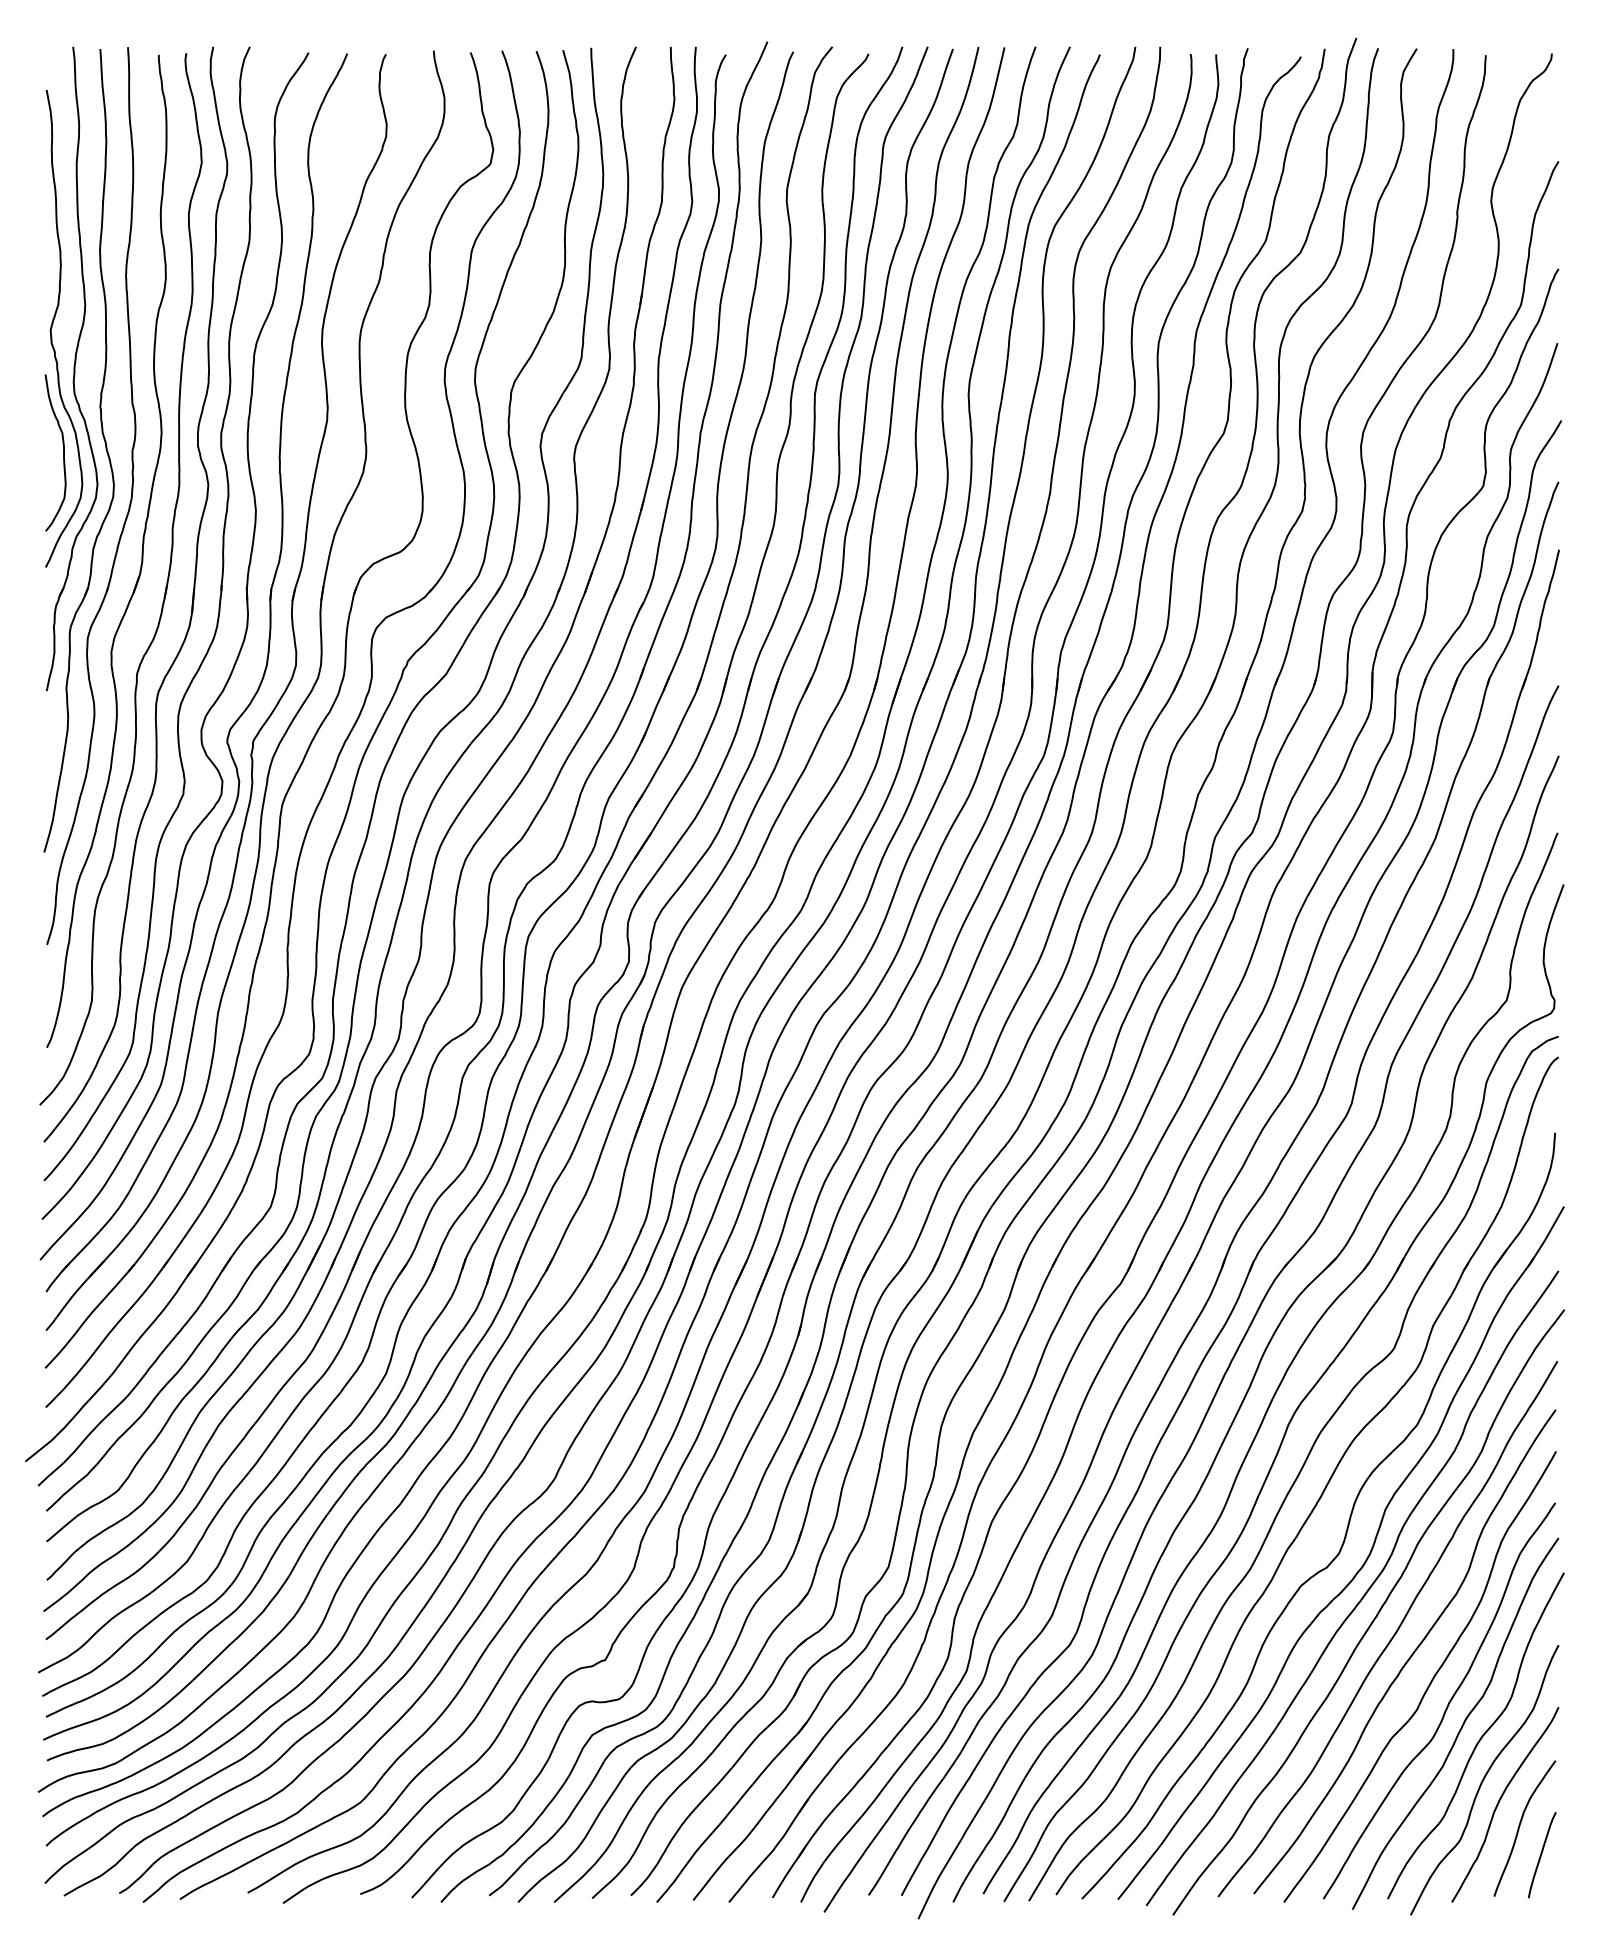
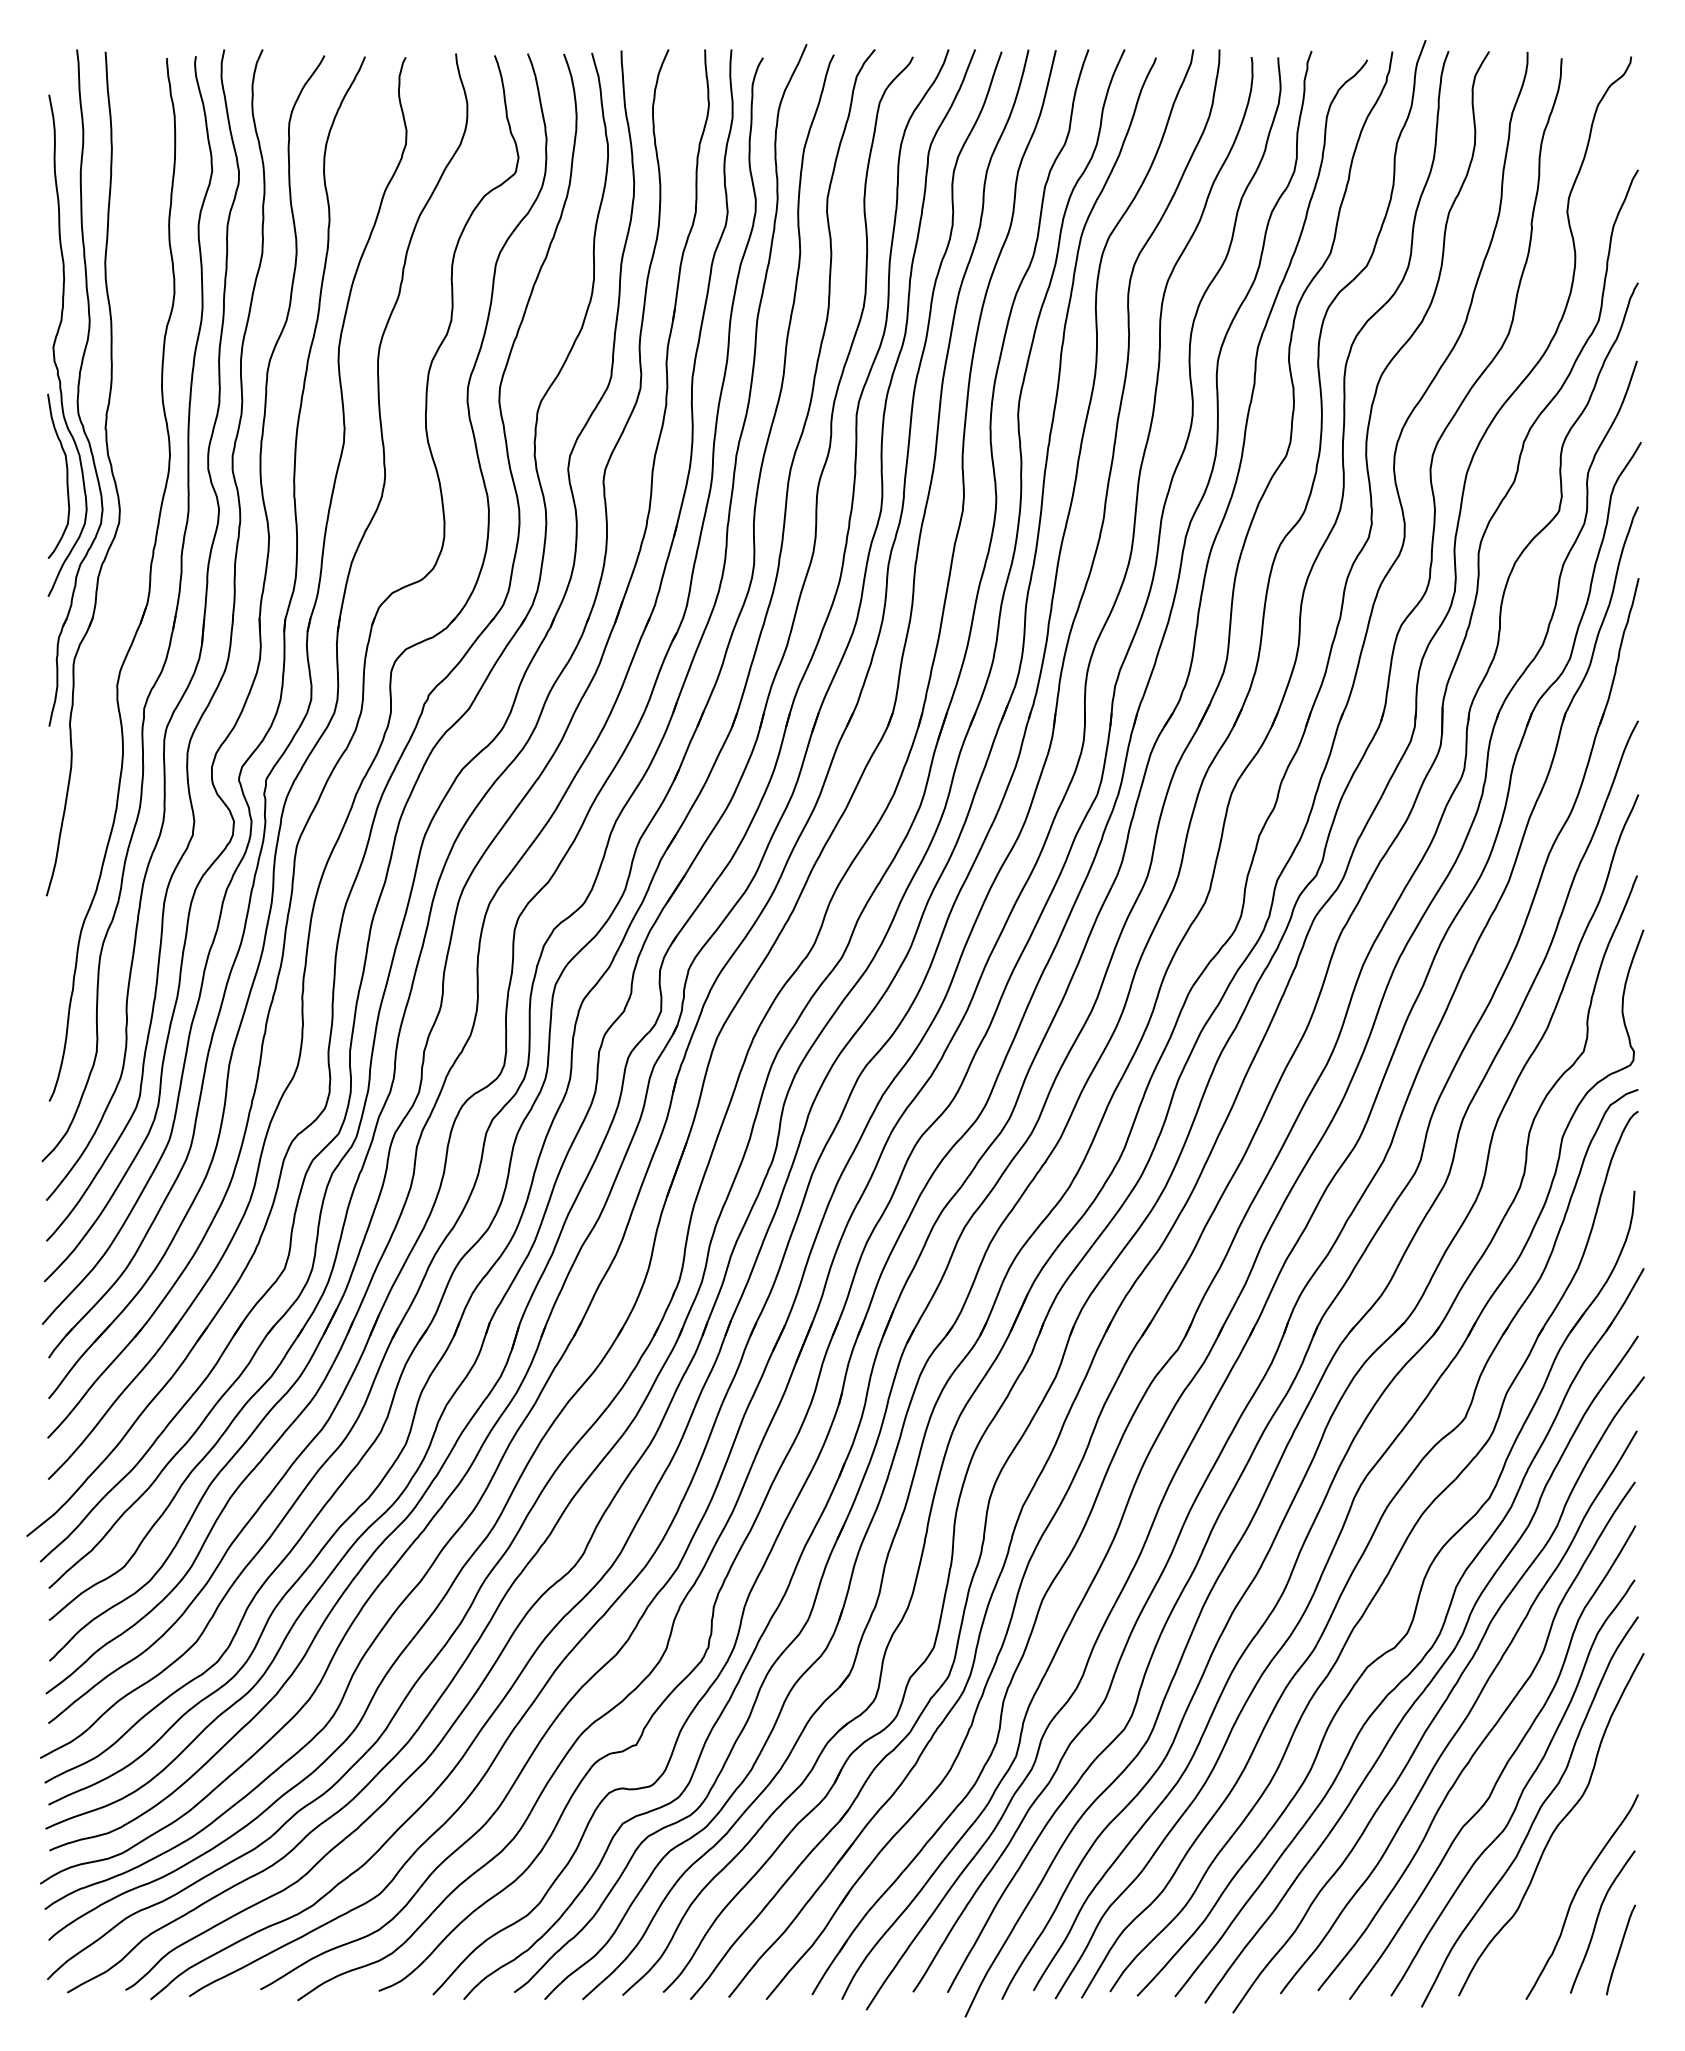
part: (129, 501) -> (136, 527), removed
curve: (1484, 1779) -> (1560, 1870), removed

